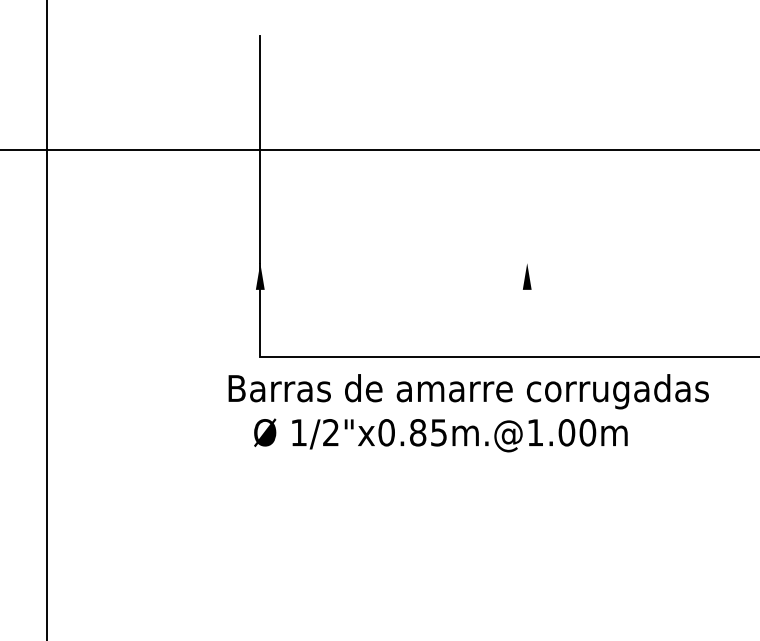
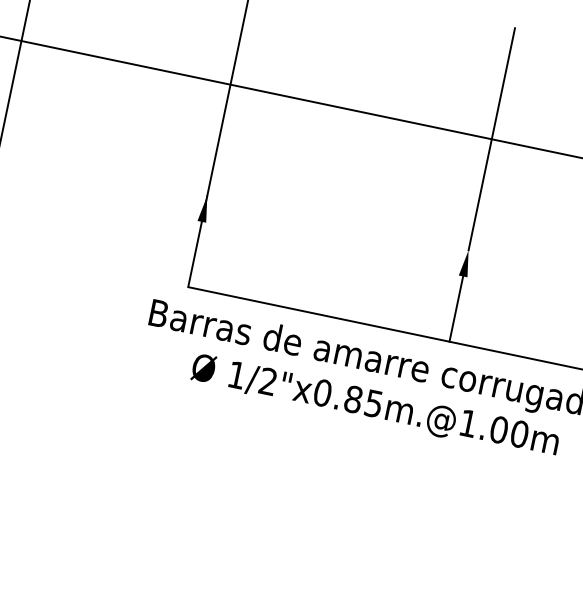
line: (527, 149) -> (492, 139), added
line: (527, 322) -> (456, 308), added
text: (440, 435) -> (374, 406), moved

